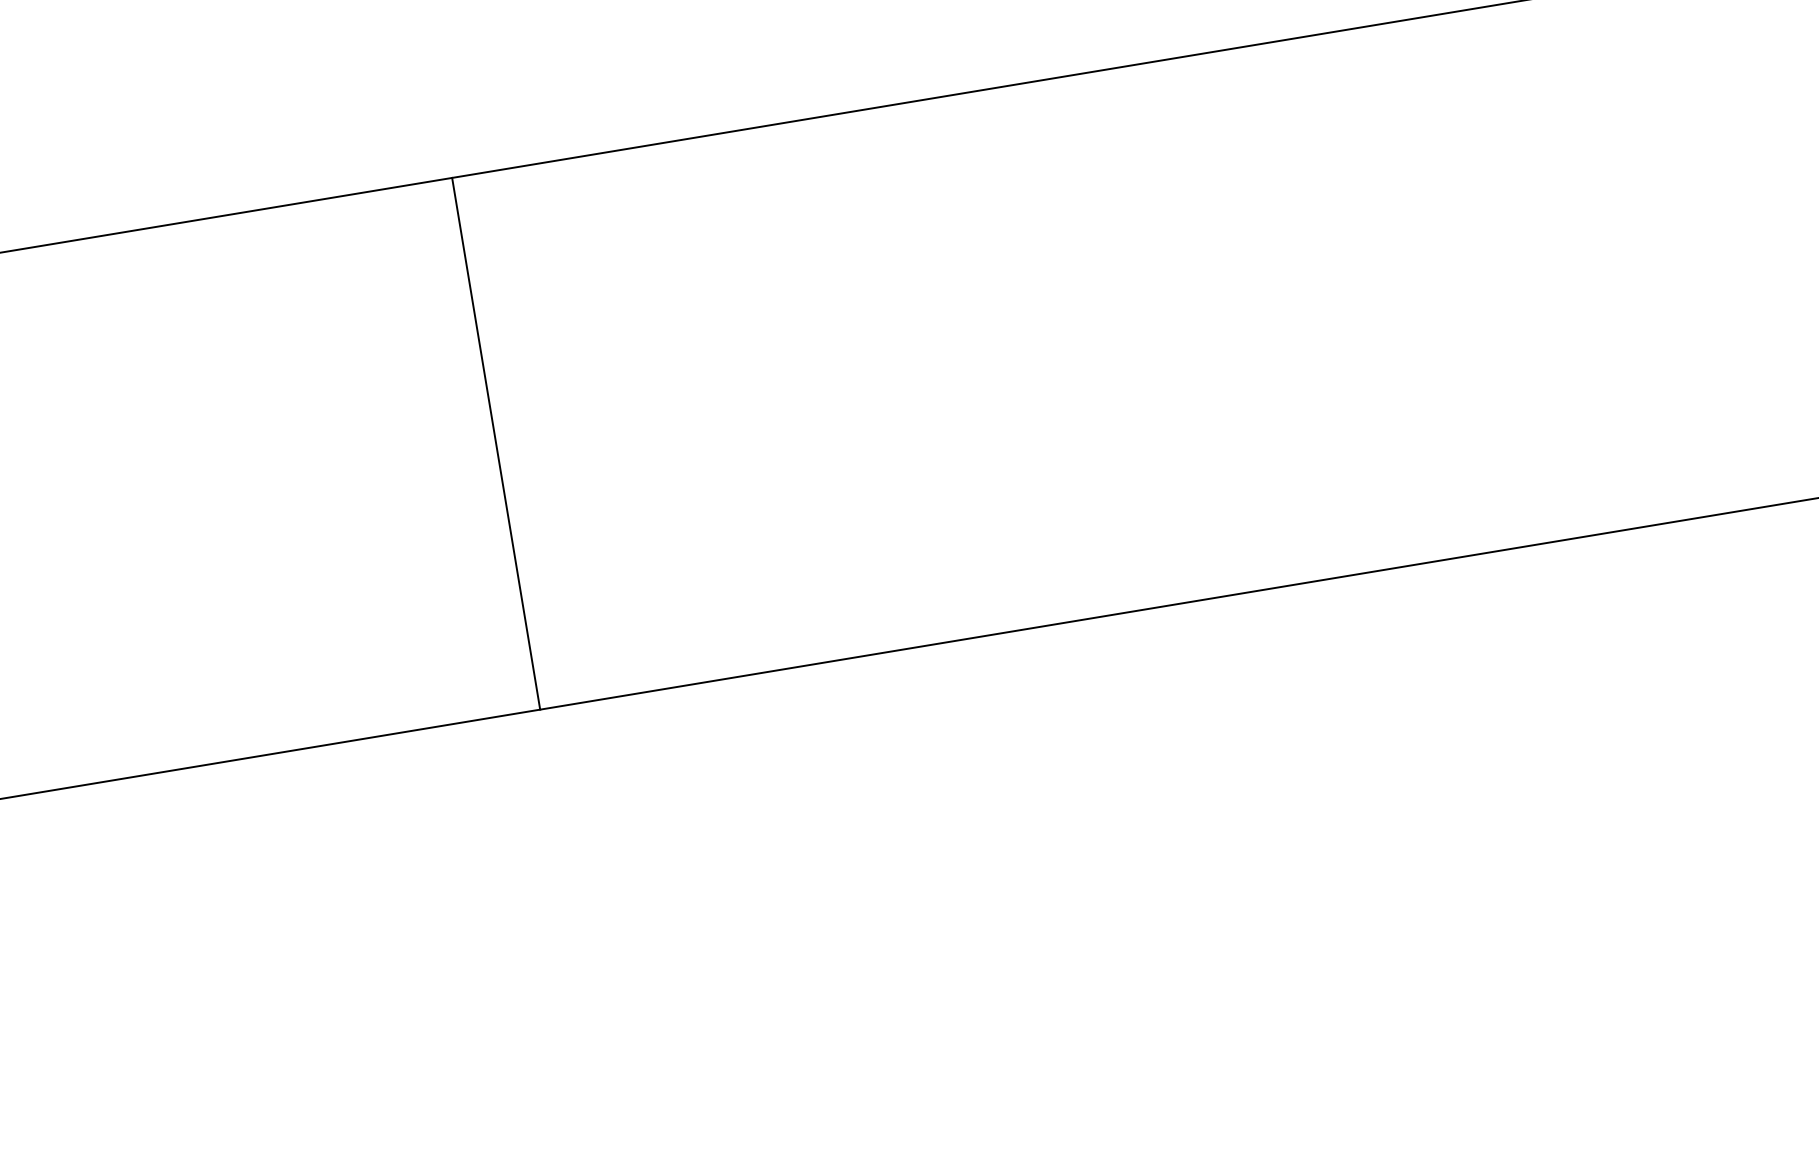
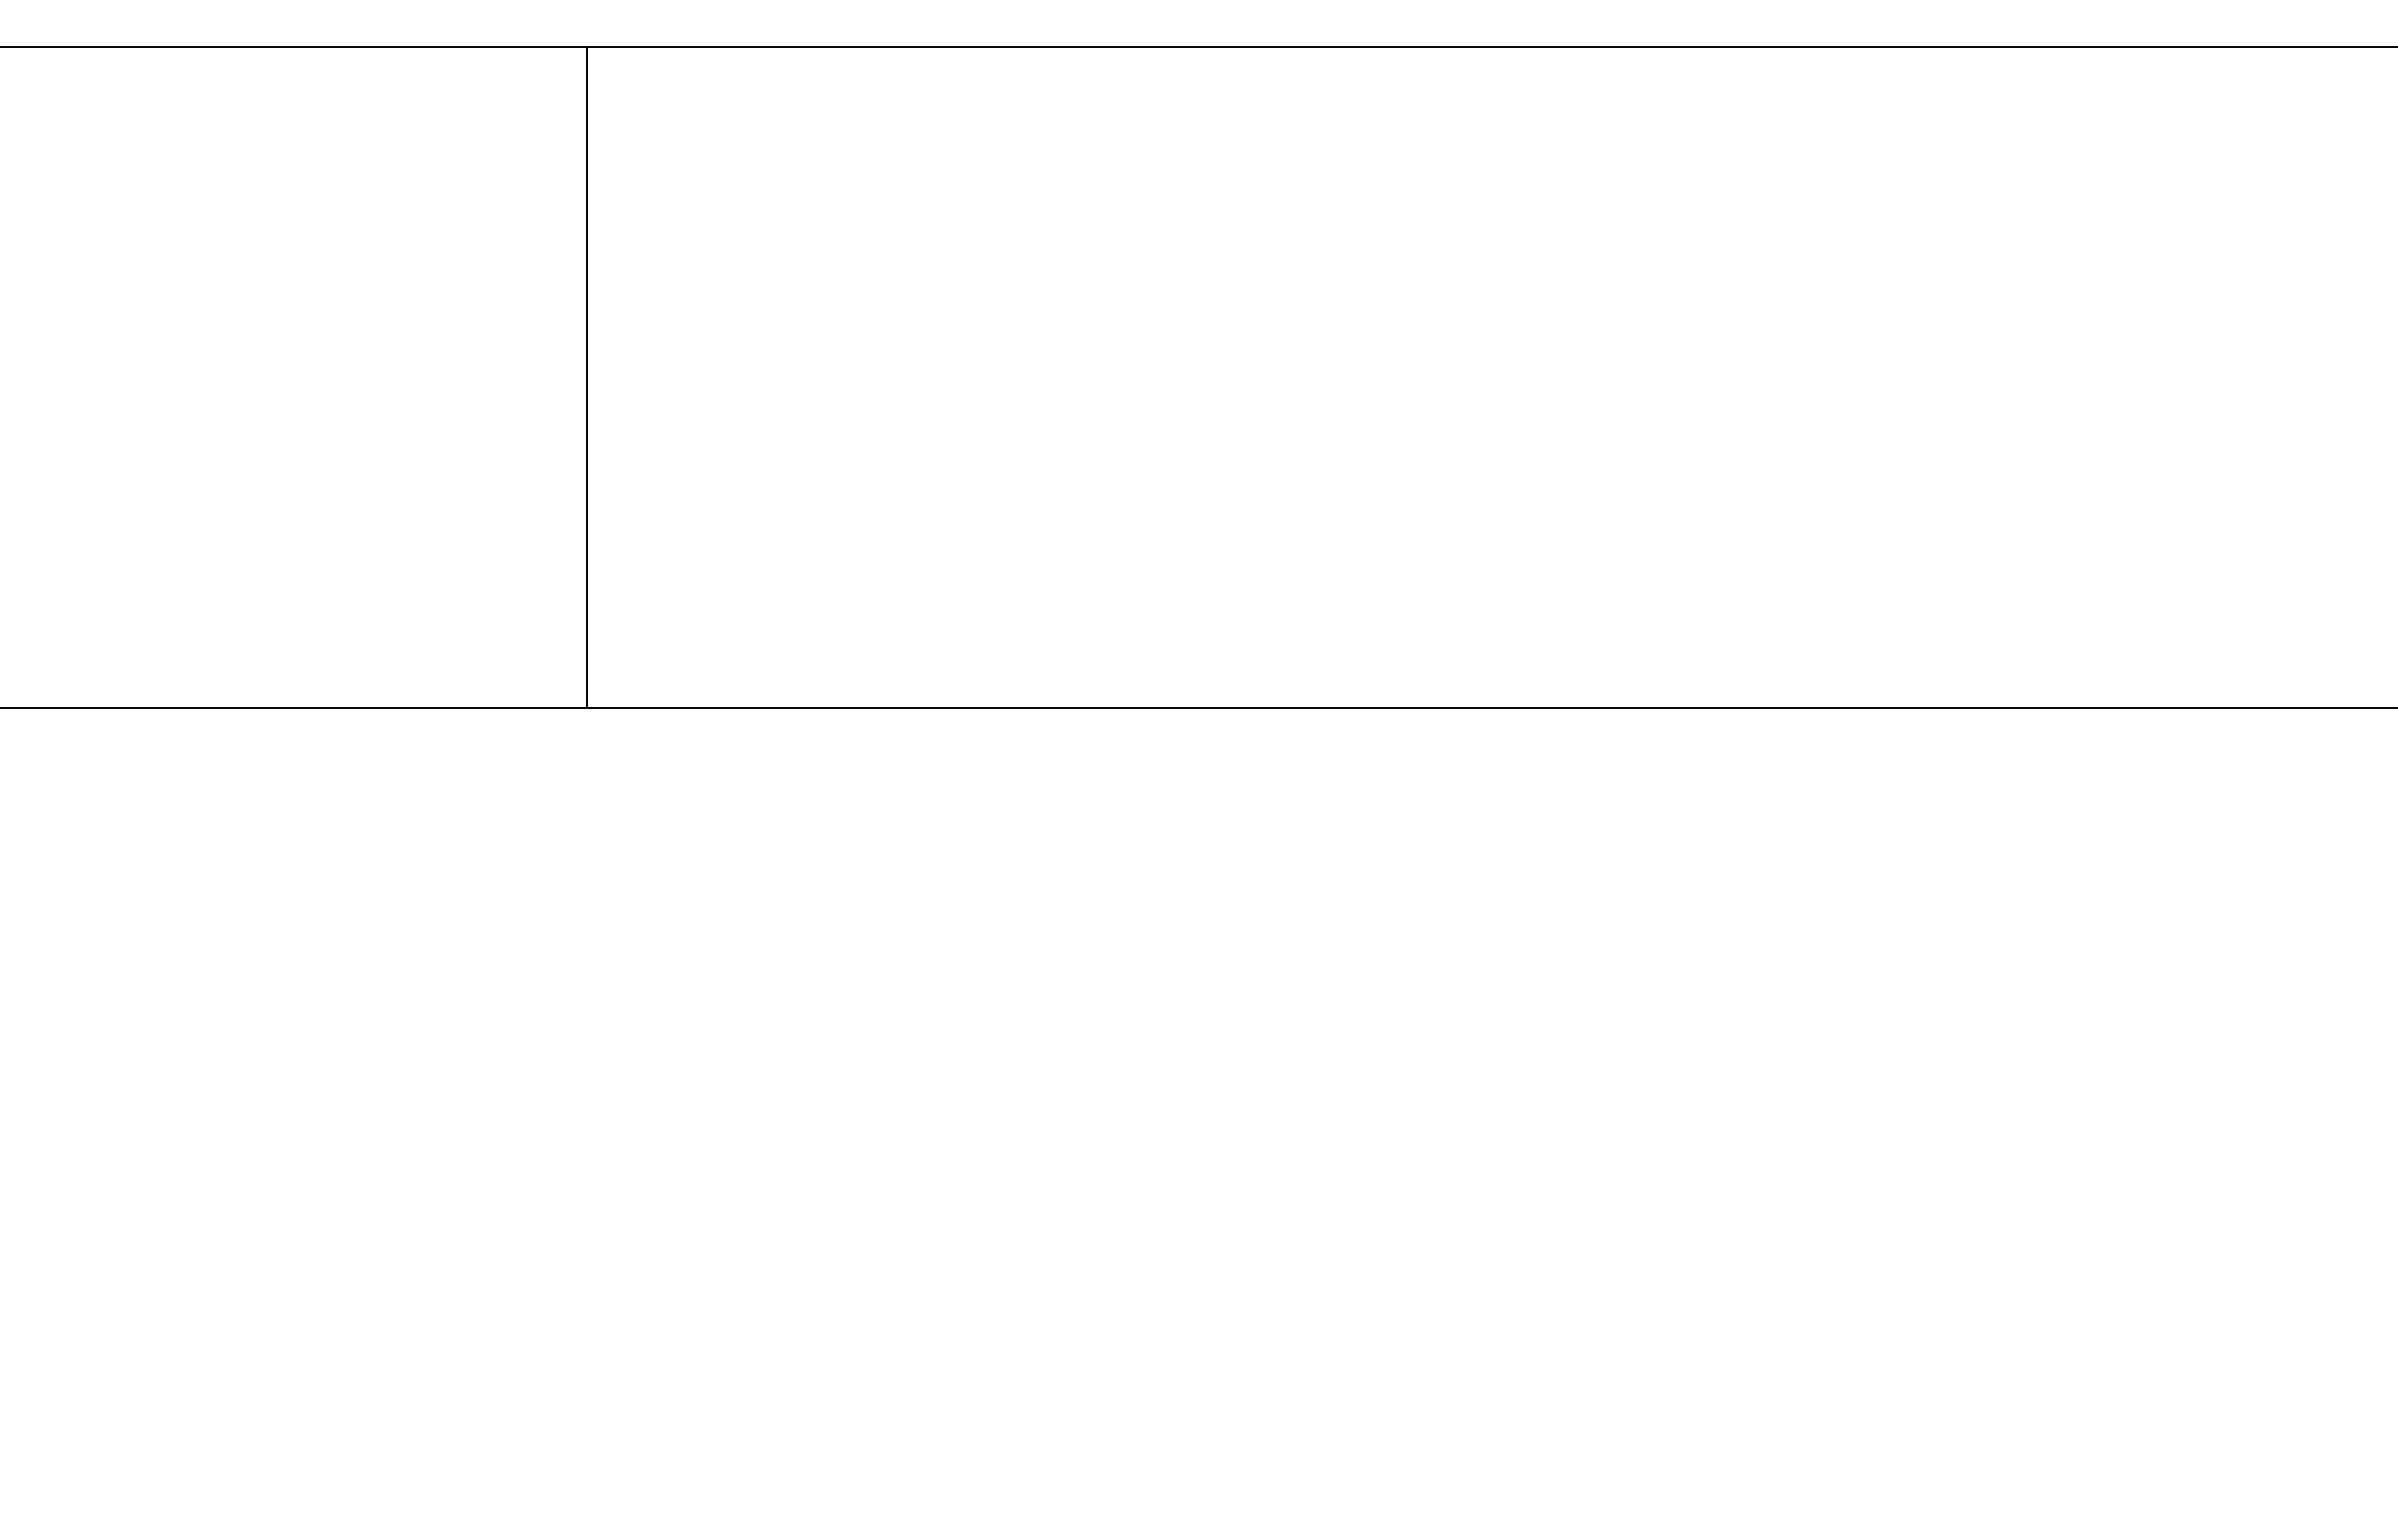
line: (496, 443) -> (586, 377), moved

